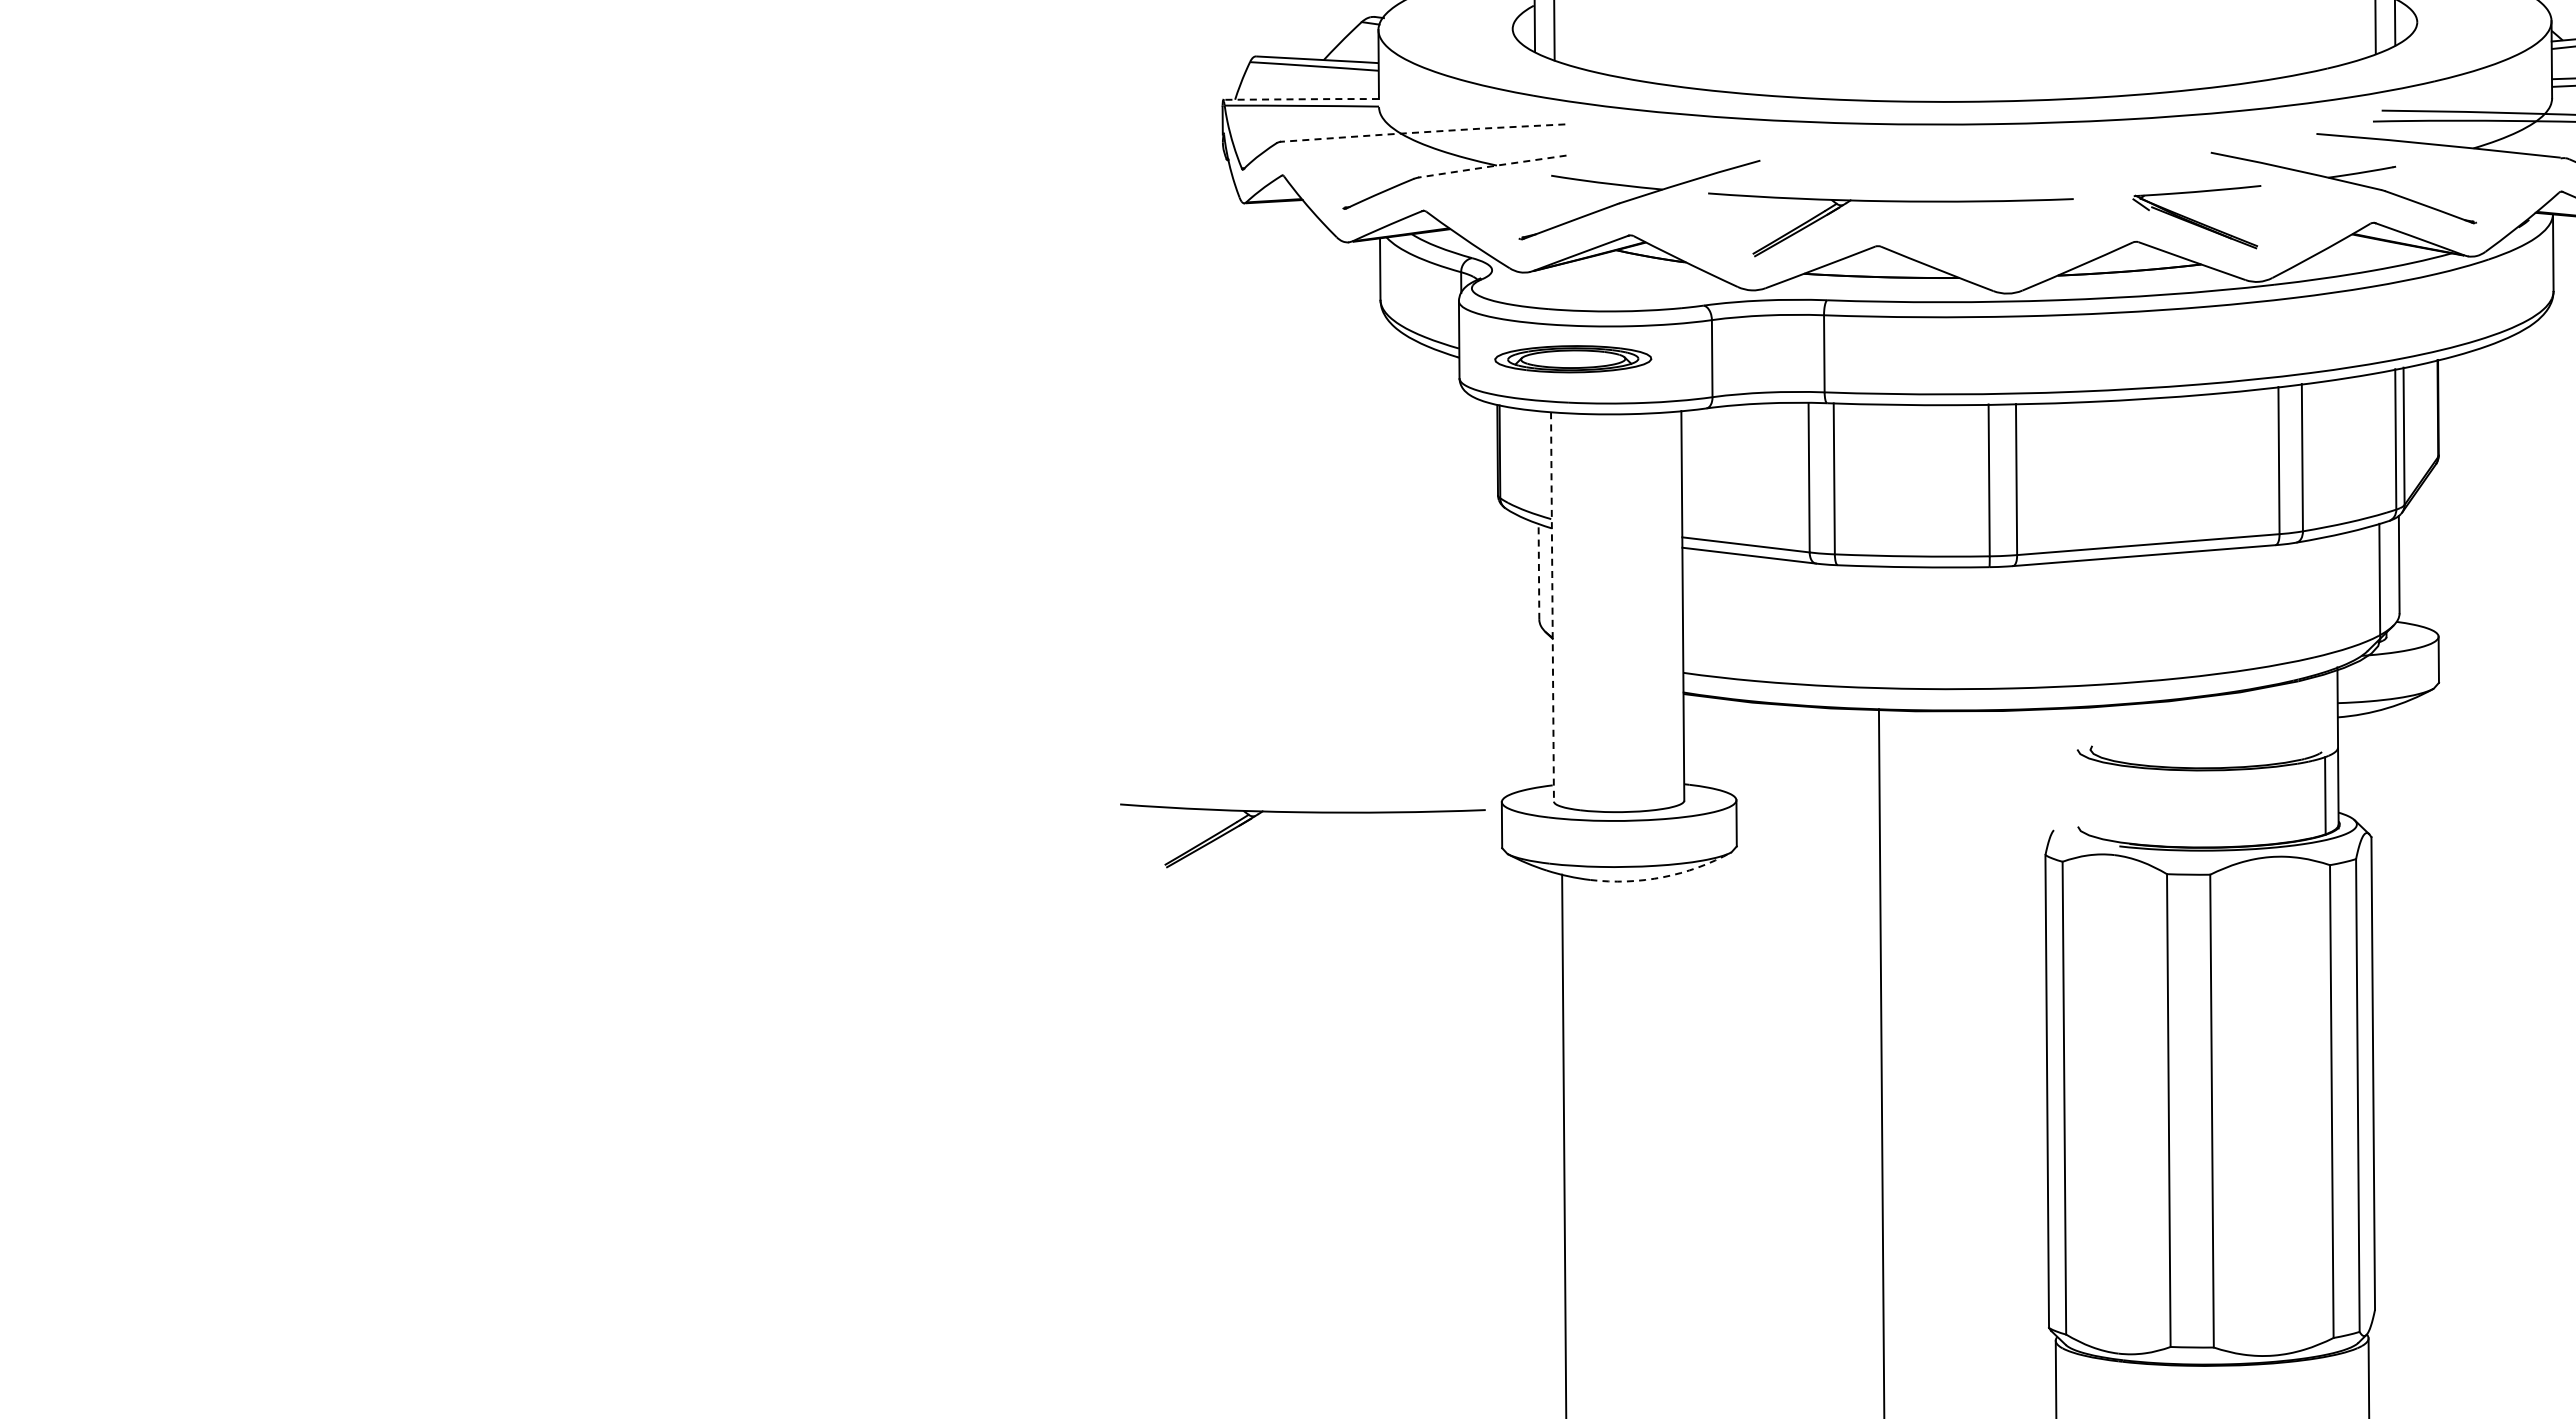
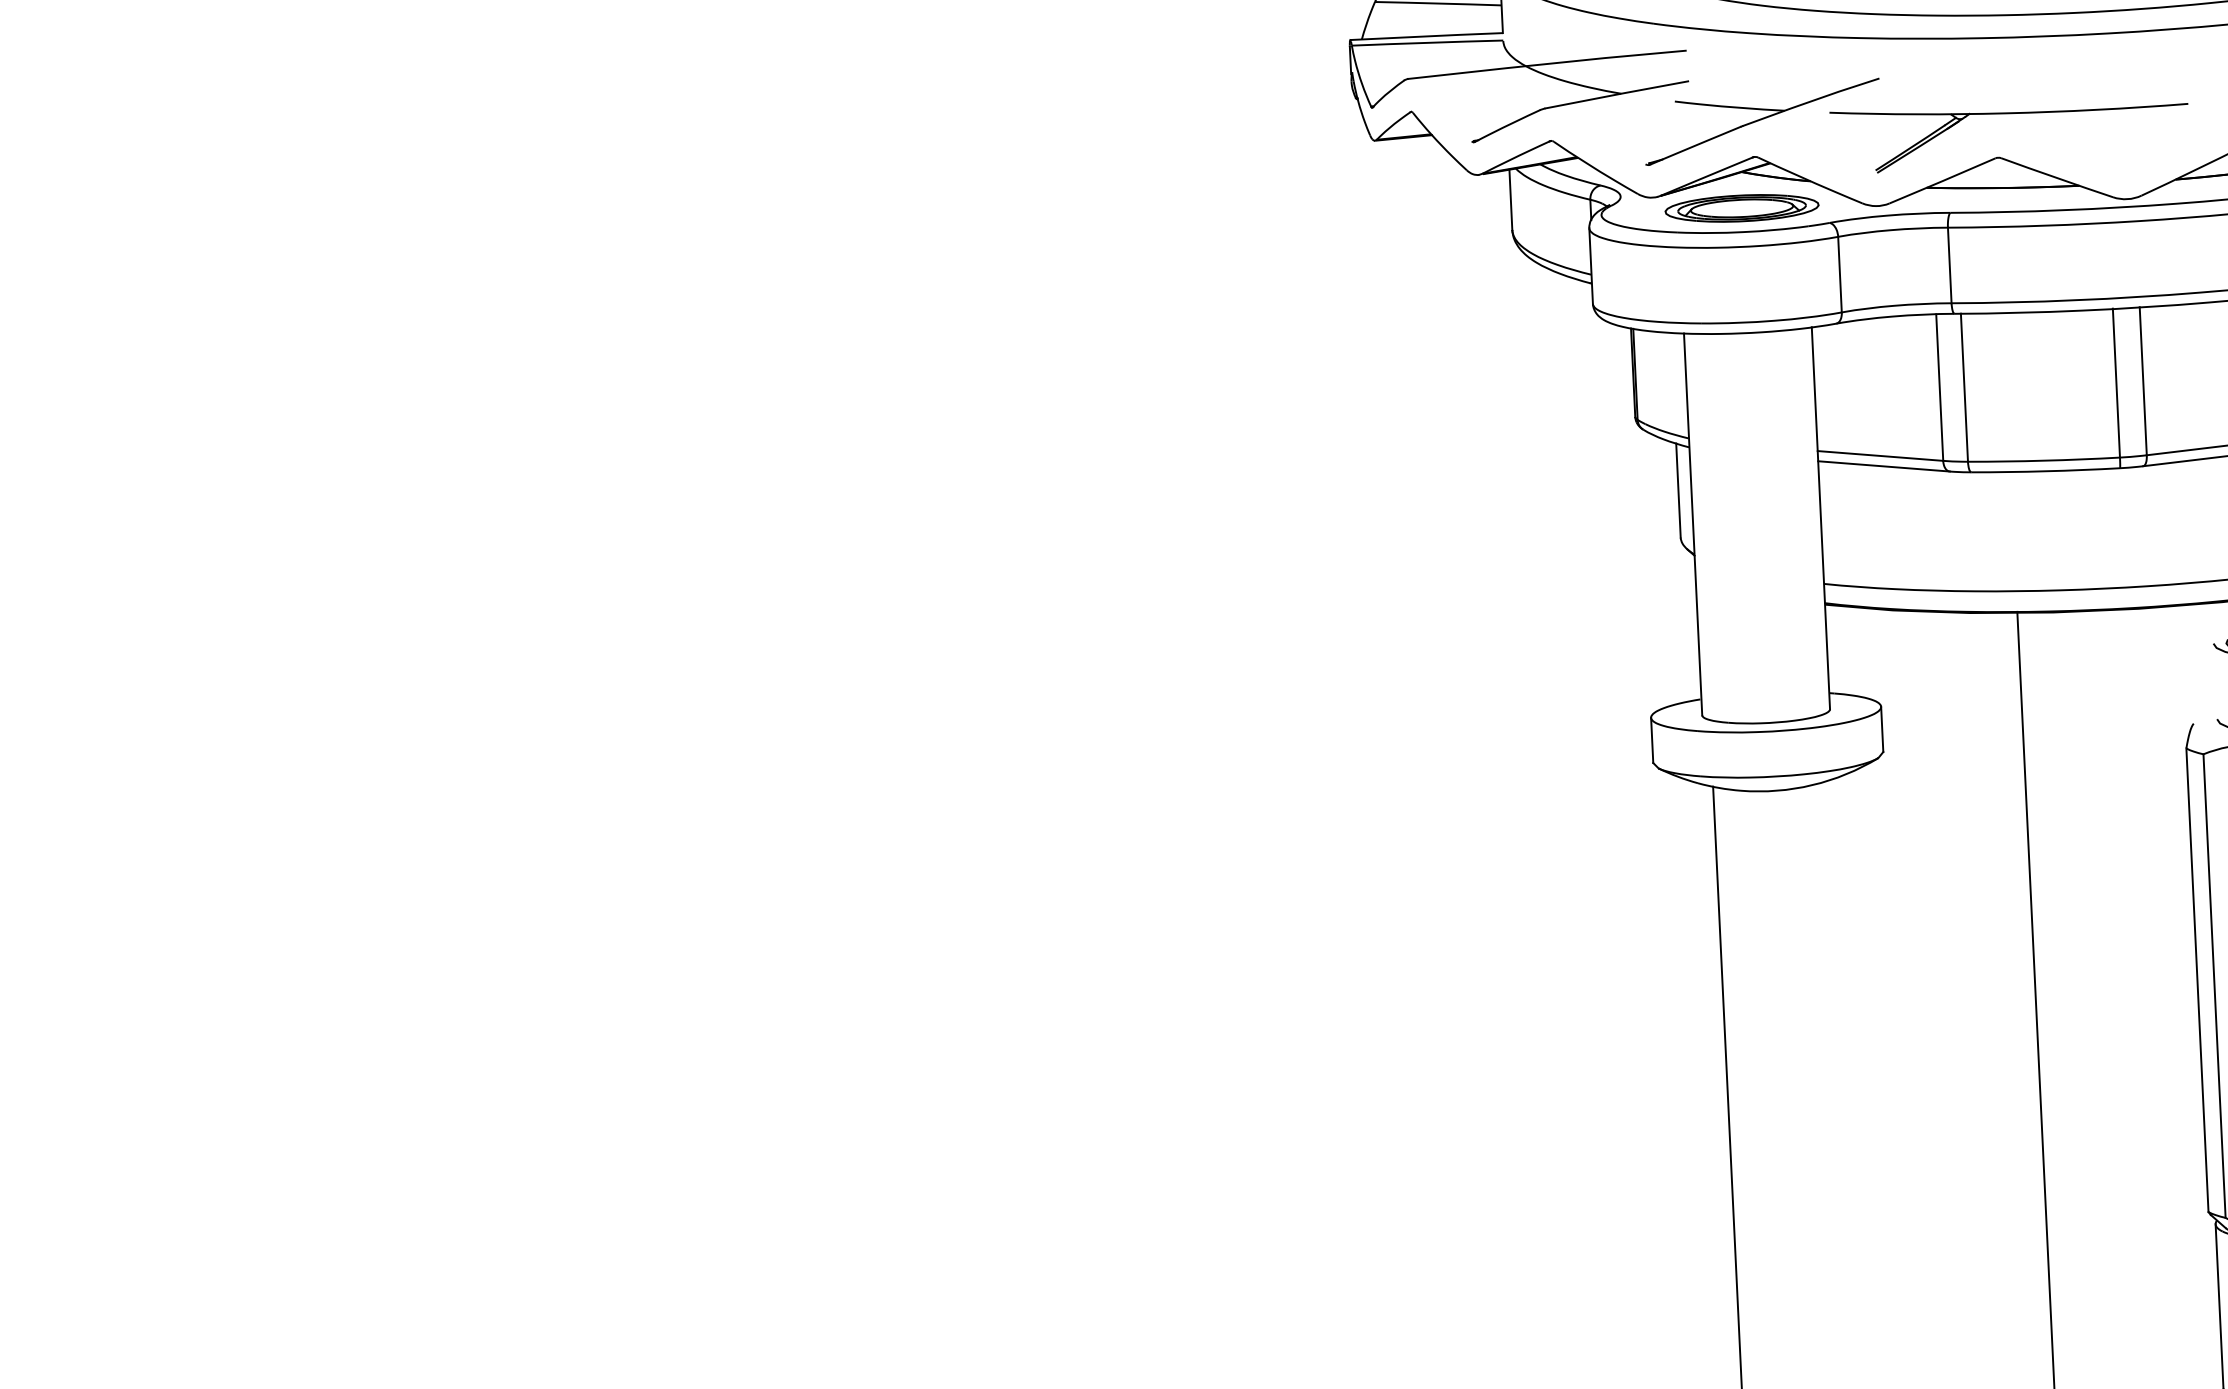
line: (1301, 99) -> (1426, 36), dashed -> solid
line: (1422, 132) -> (1546, 64), dashed -> solid
line: (1493, 166) -> (1617, 94), dashed -> solid
part: (1573, 359) -> (1742, 208), moved
line: (1538, 571) -> (1677, 490), dashed -> solid
line: (1552, 606) -> (1693, 524), dashed -> solid
part: (1302, 813) -> (1456, 736), removed
arc: (1663, 877) -> (1812, 785), dashed -> solid

